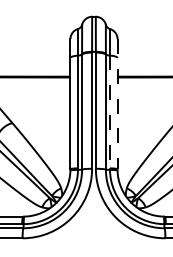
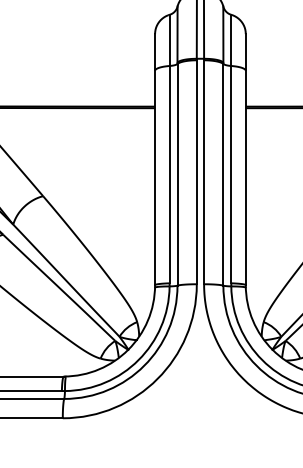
line: (117, 104) -> (245, 160), dashed -> solid
line: (110, 112) -> (232, 175), dashed -> solid

